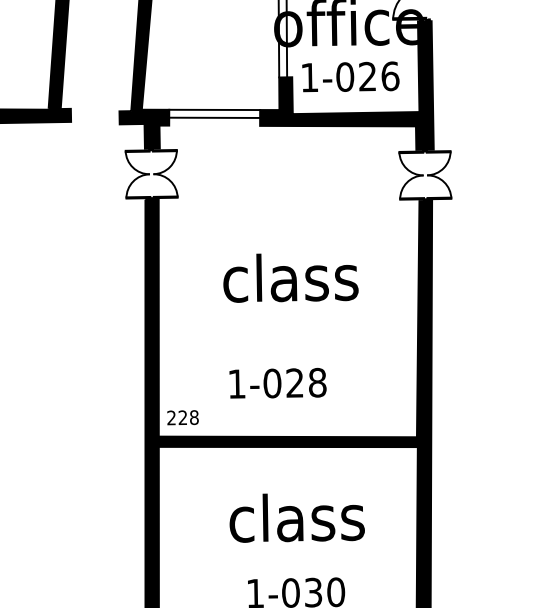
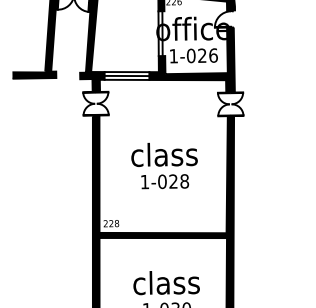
line: (213, 124) -> (126, 79), added
text: (278, 382) -> (165, 181), moved
text: (296, 519) -> (166, 283), moved

